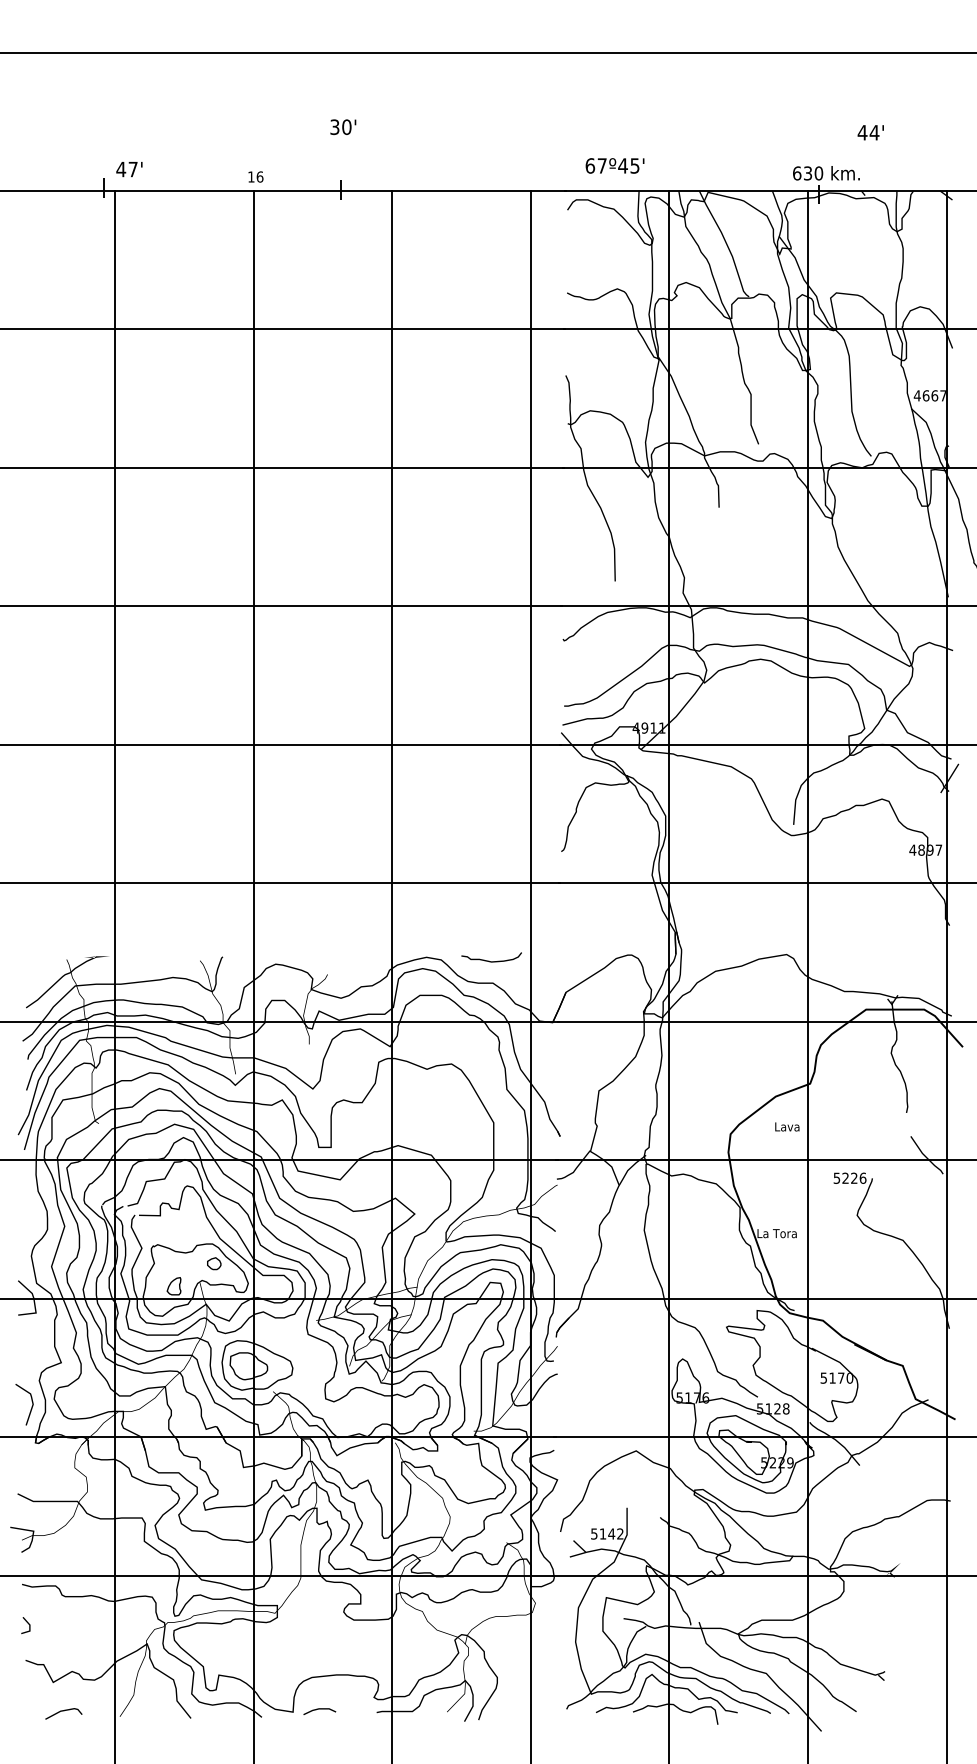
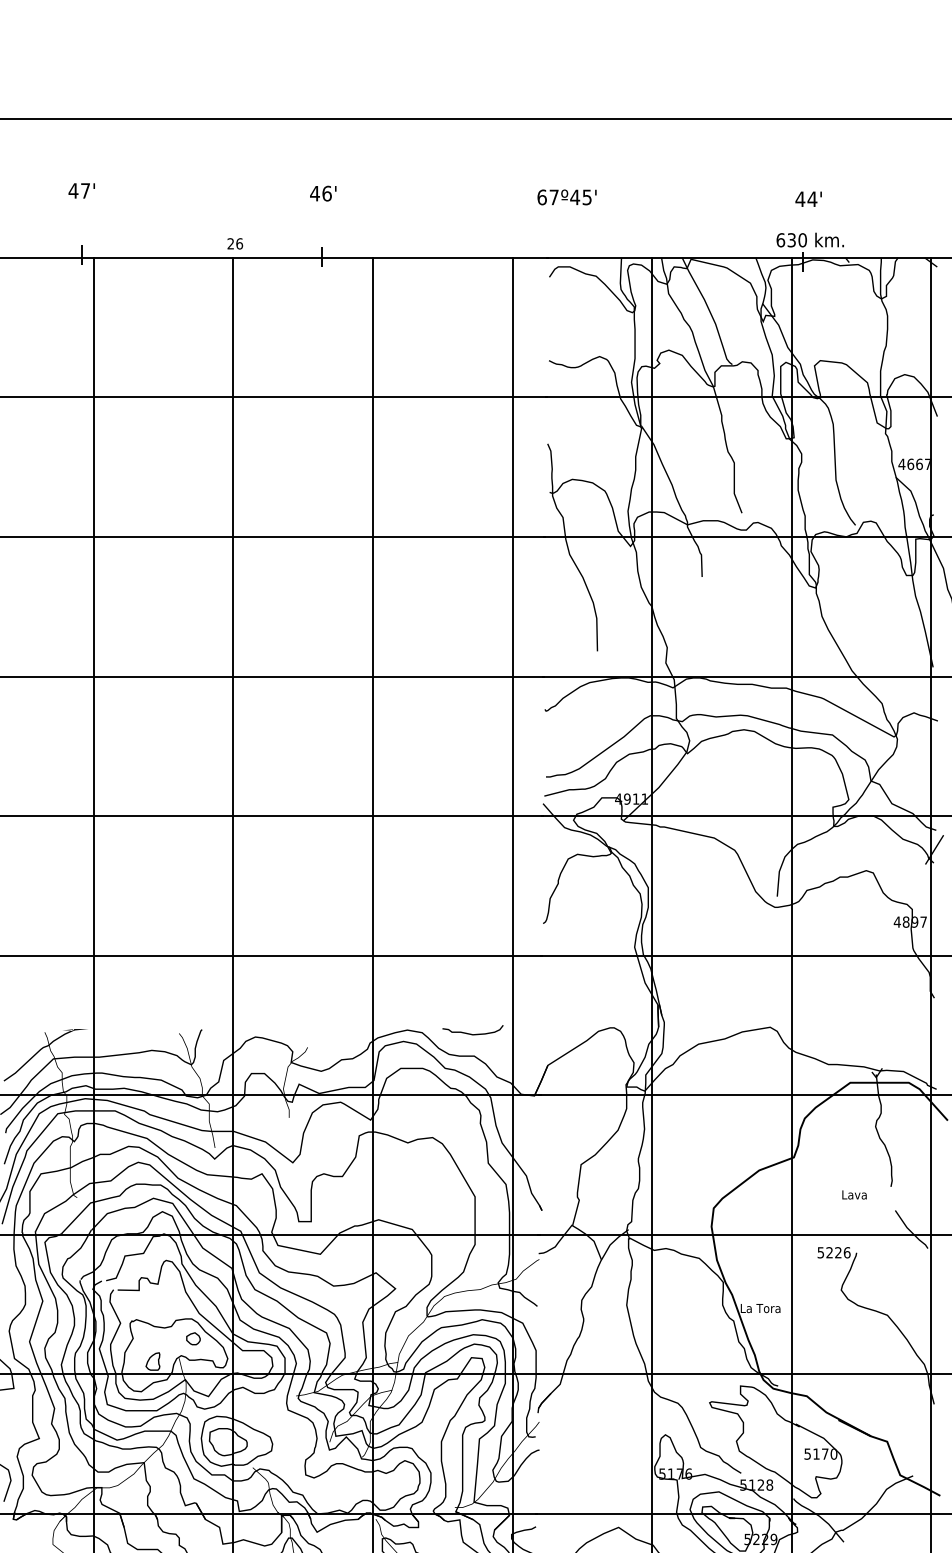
text: (340, 127) -> (320, 193), 30' -> 46'
text: (870, 132) -> (808, 198), moved
text: (614, 165) -> (566, 196), moved
text: (129, 169) -> (81, 190), moved
text: (251, 176) -> (230, 243), 16 -> 26
text: (787, 1126) -> (854, 1194), moved

